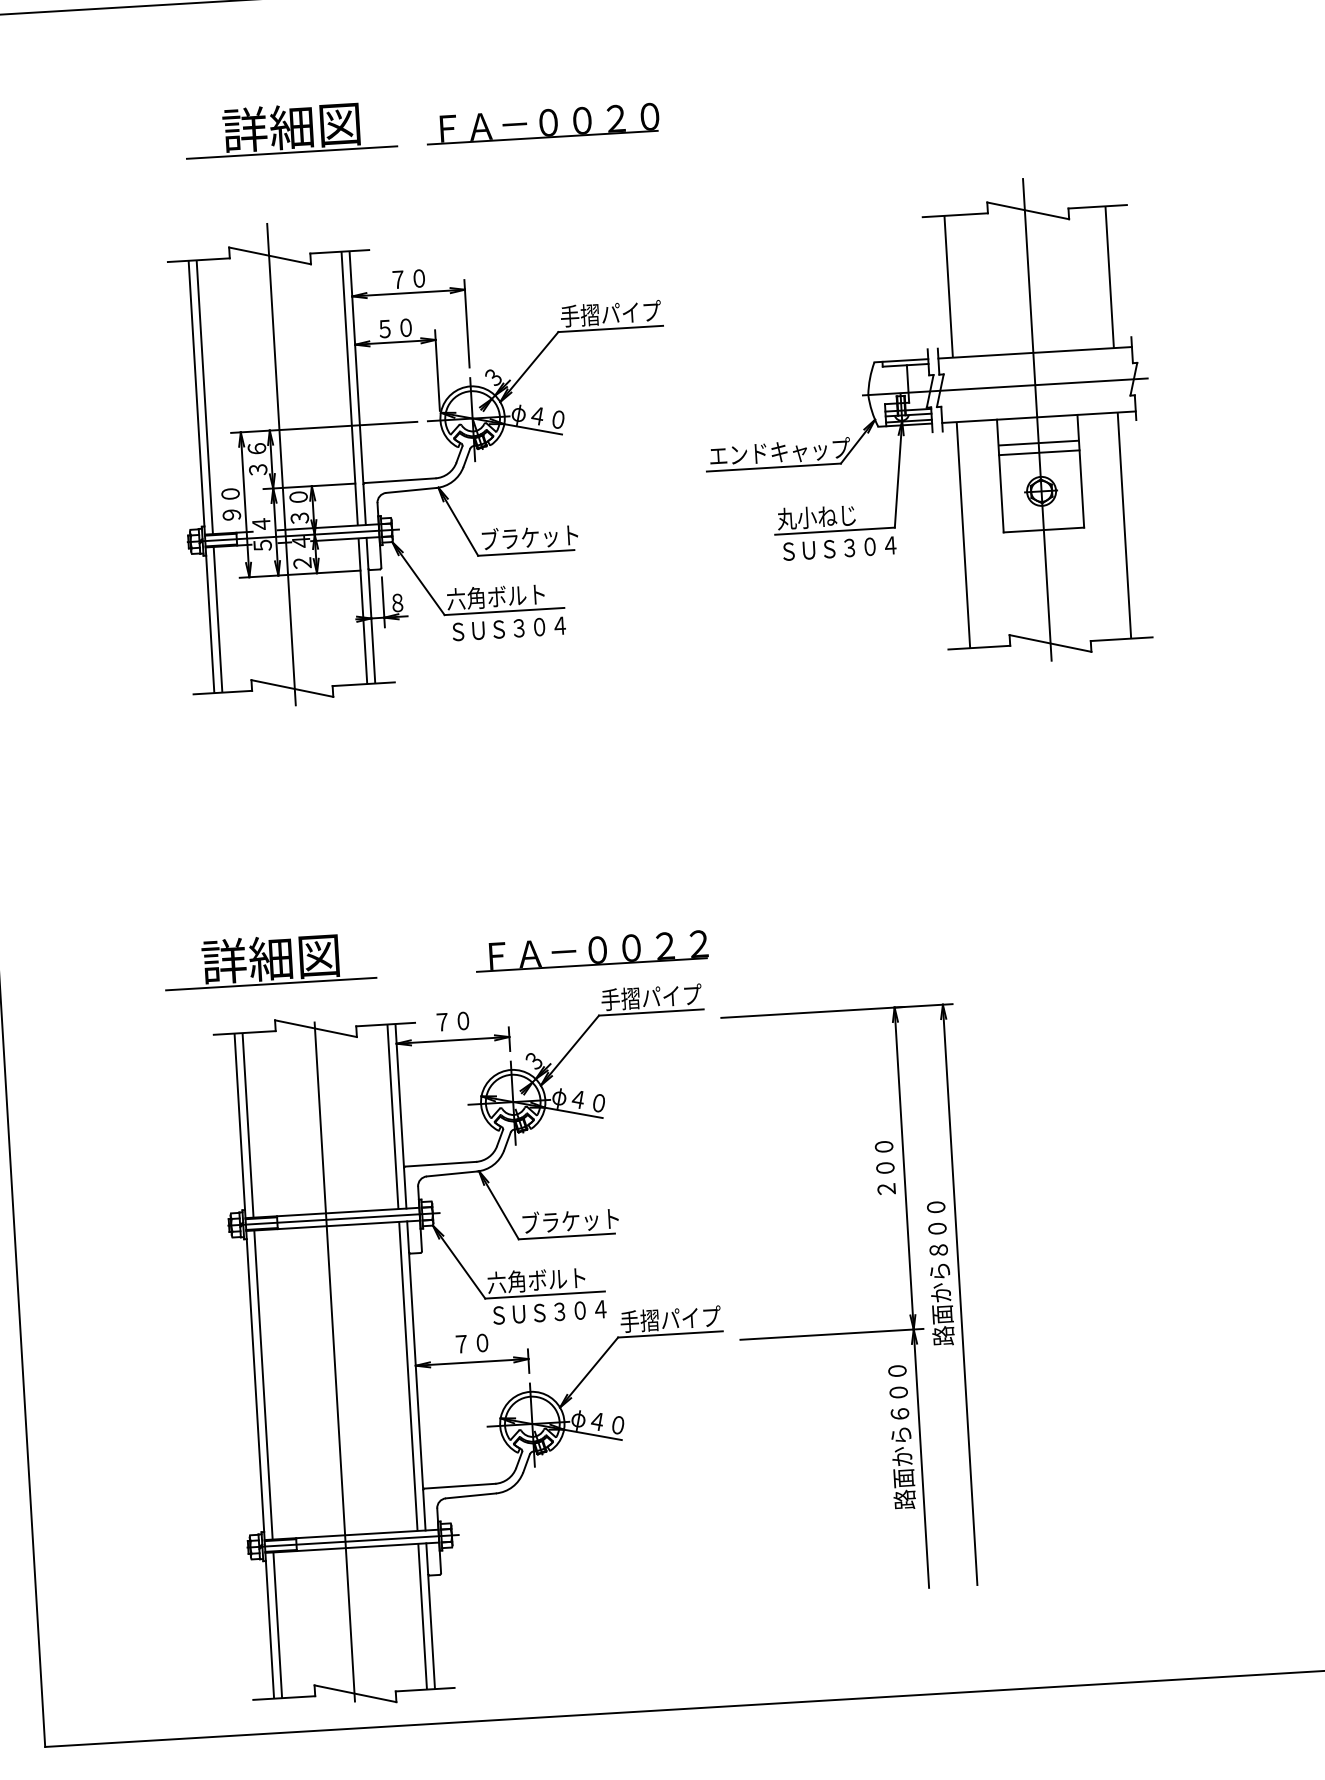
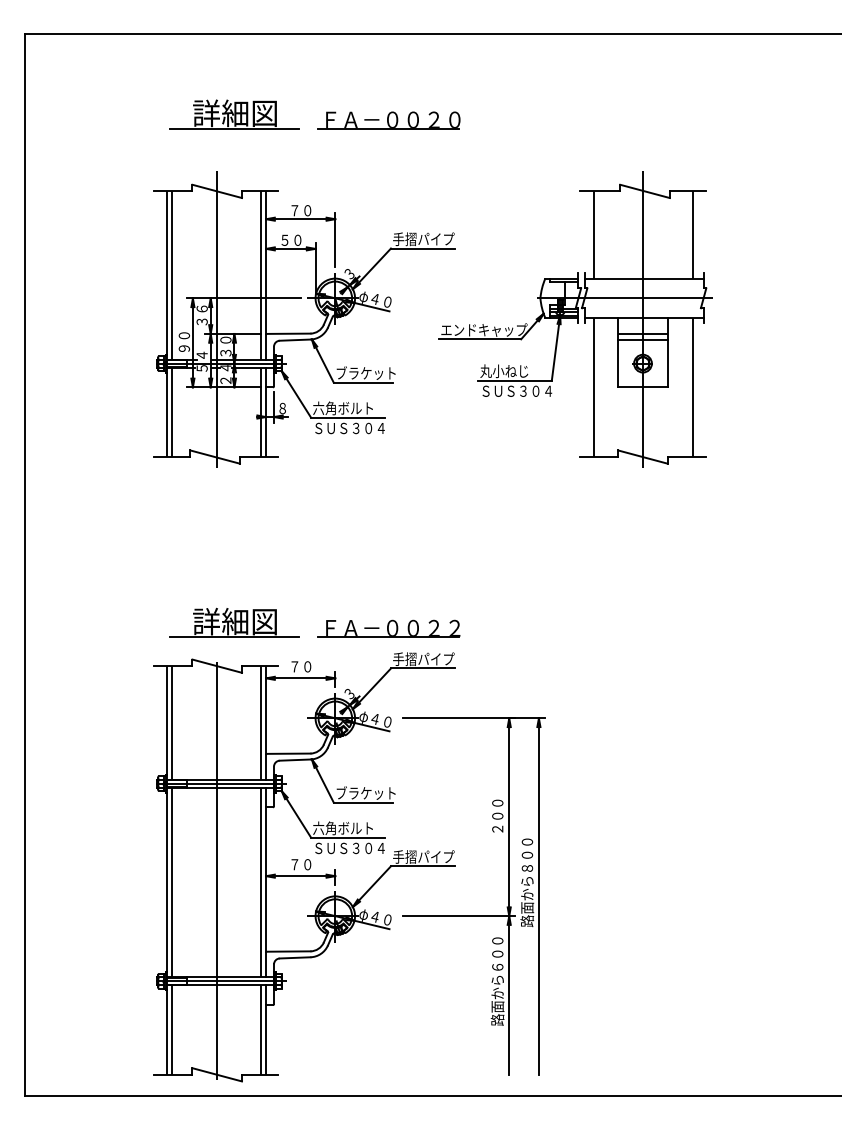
part: (927, 426) -> (575, 319), moved
part: (269, 960) -> (234, 622), moved
part: (855, 1331) -> (473, 915), moved

